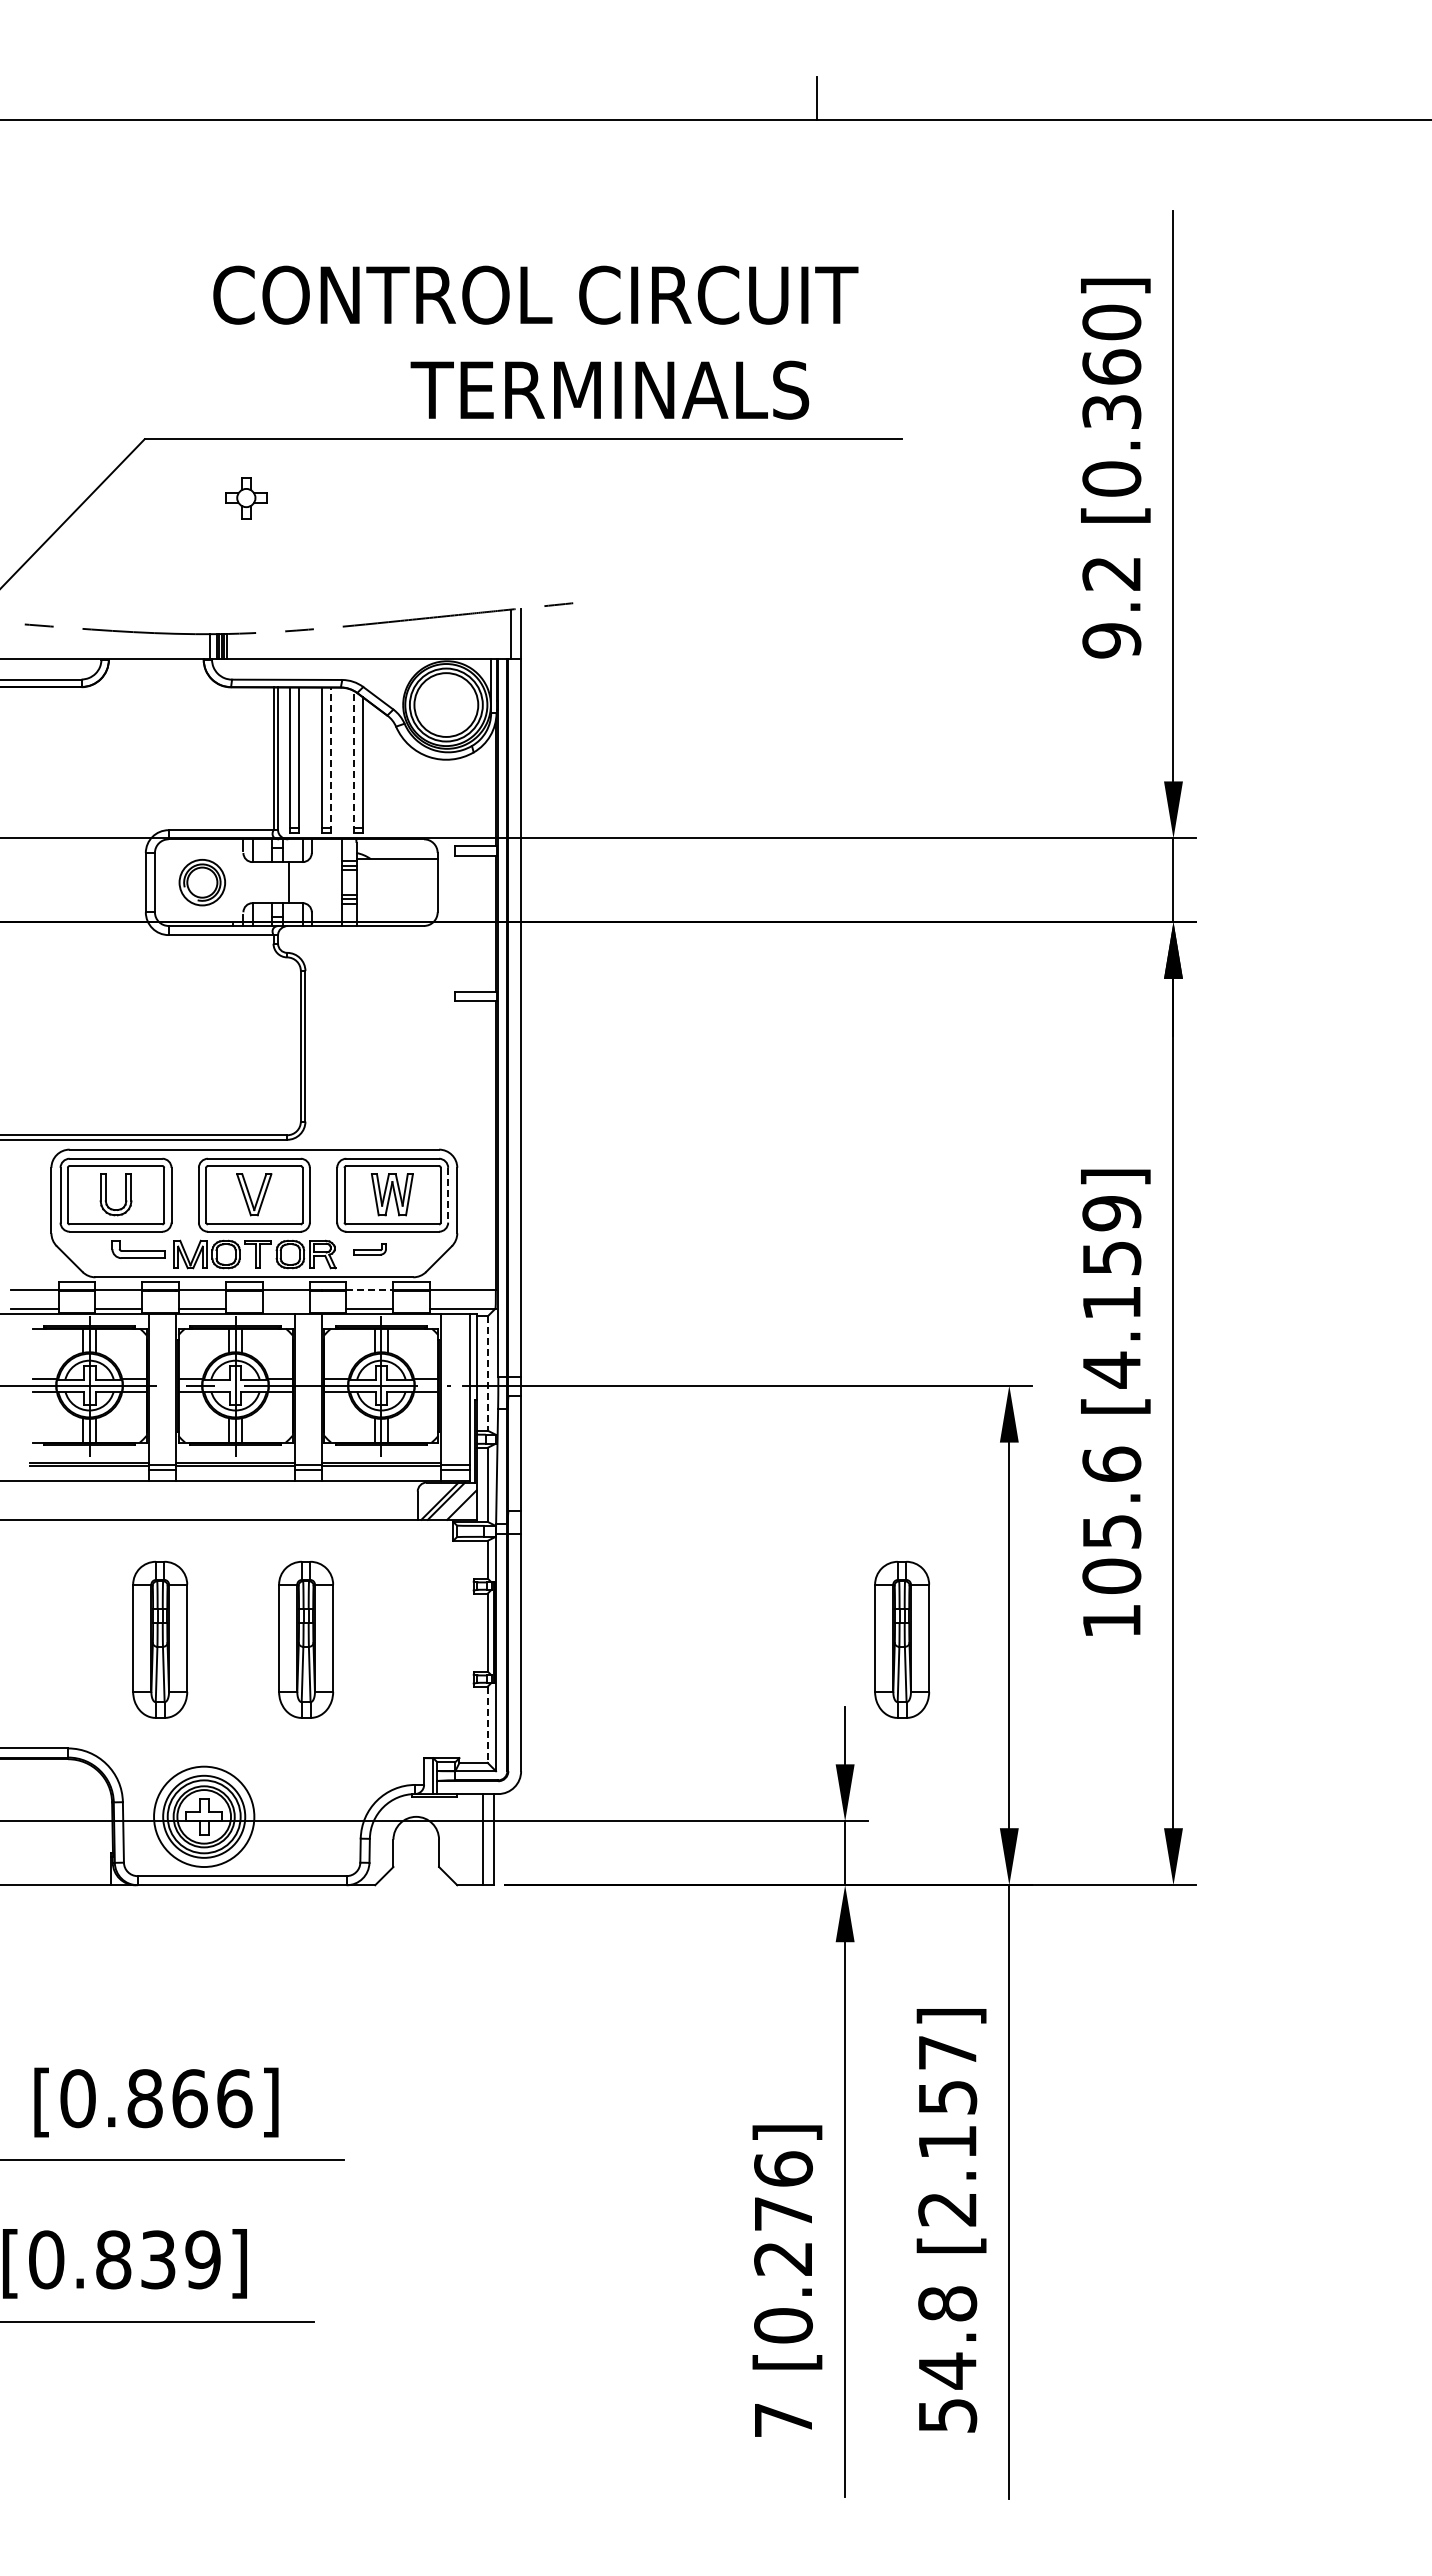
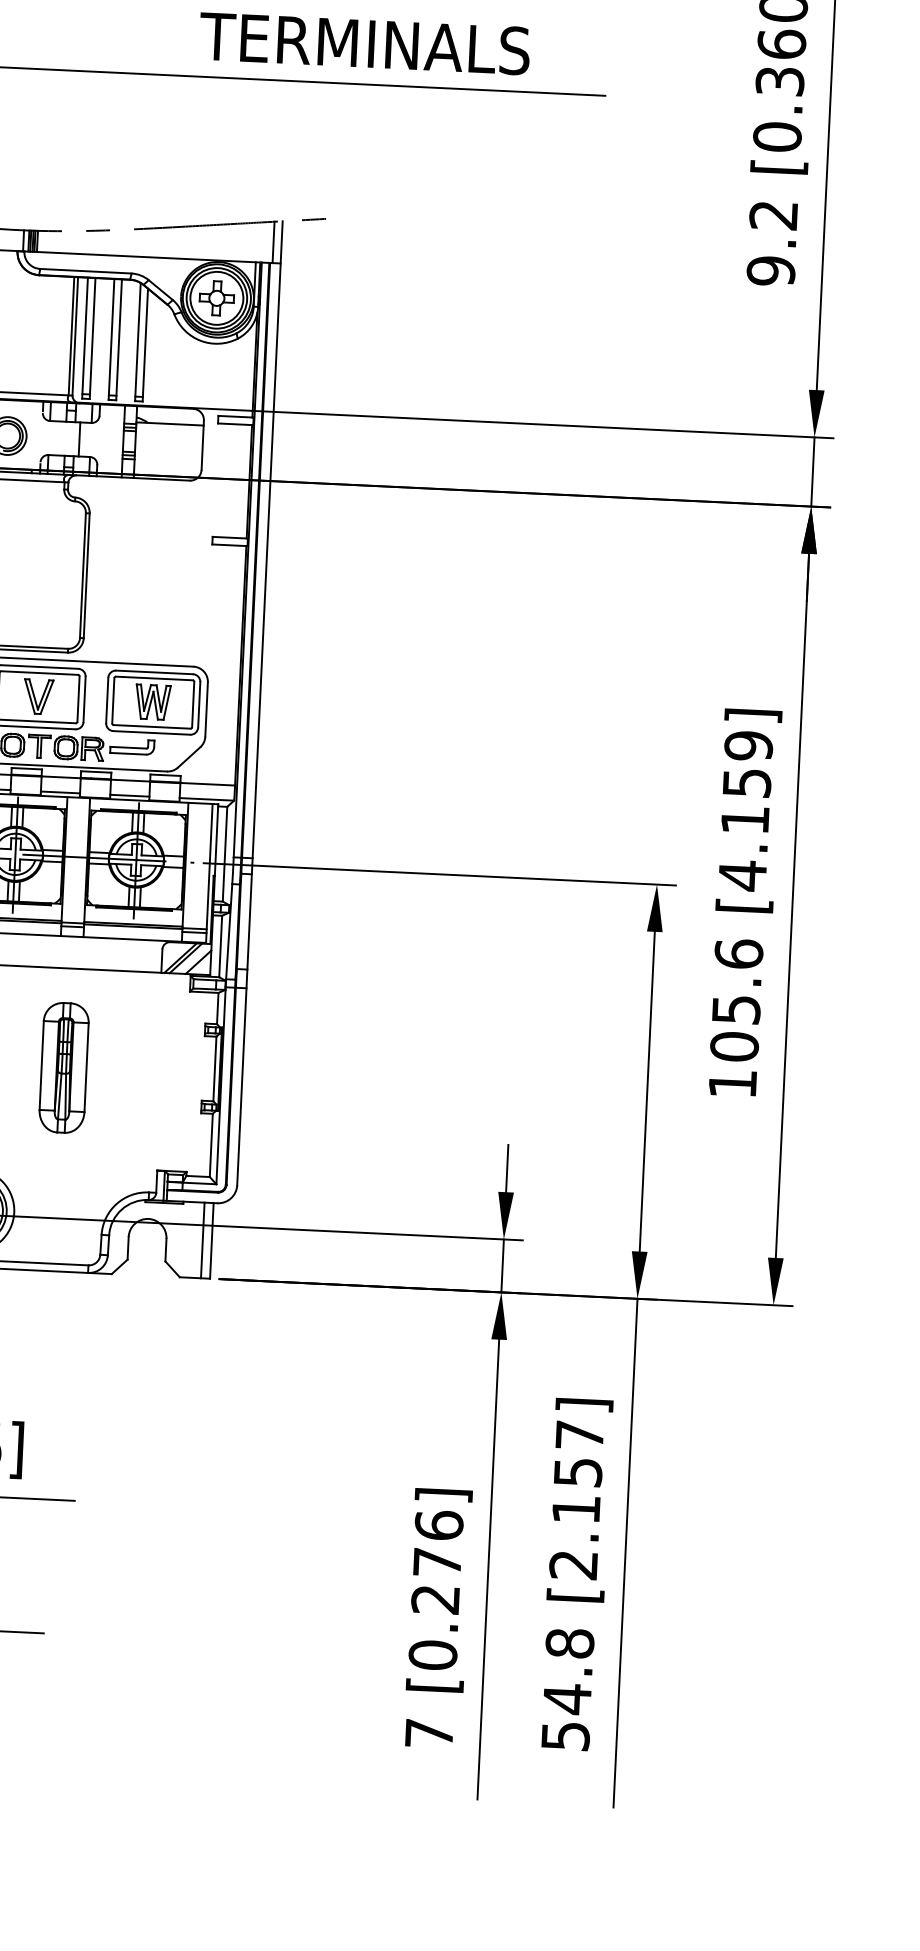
part: (246, 498) -> (217, 298), moved
line: (330, 760) -> (118, 339), dashed -> solid
line: (353, 761) -> (137, 341), dashed -> solid
line: (448, 1195) -> (199, 705), dashed -> solid
part: (370, 1249) -> (132, 746), size x1.67
line: (369, 1290) -> (130, 780), dashed -> solid
line: (285, 1308) -> (59, 792), added
line: (487, 1374) -> (224, 855), dashed -> solid
part: (902, 1639) -> (558, 1090), removed
line: (487, 1725) -> (211, 1146), dashed -> solid

